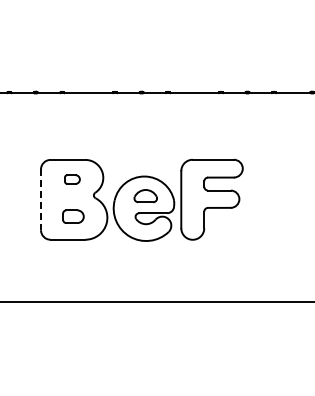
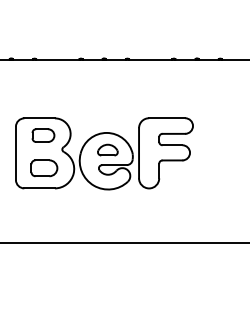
part: (72, 179) -> (43, 135), size x1.67
line: (41, 200) -> (16, 153), dashed -> solid
part: (73, 216) -> (44, 168), size x1.43

